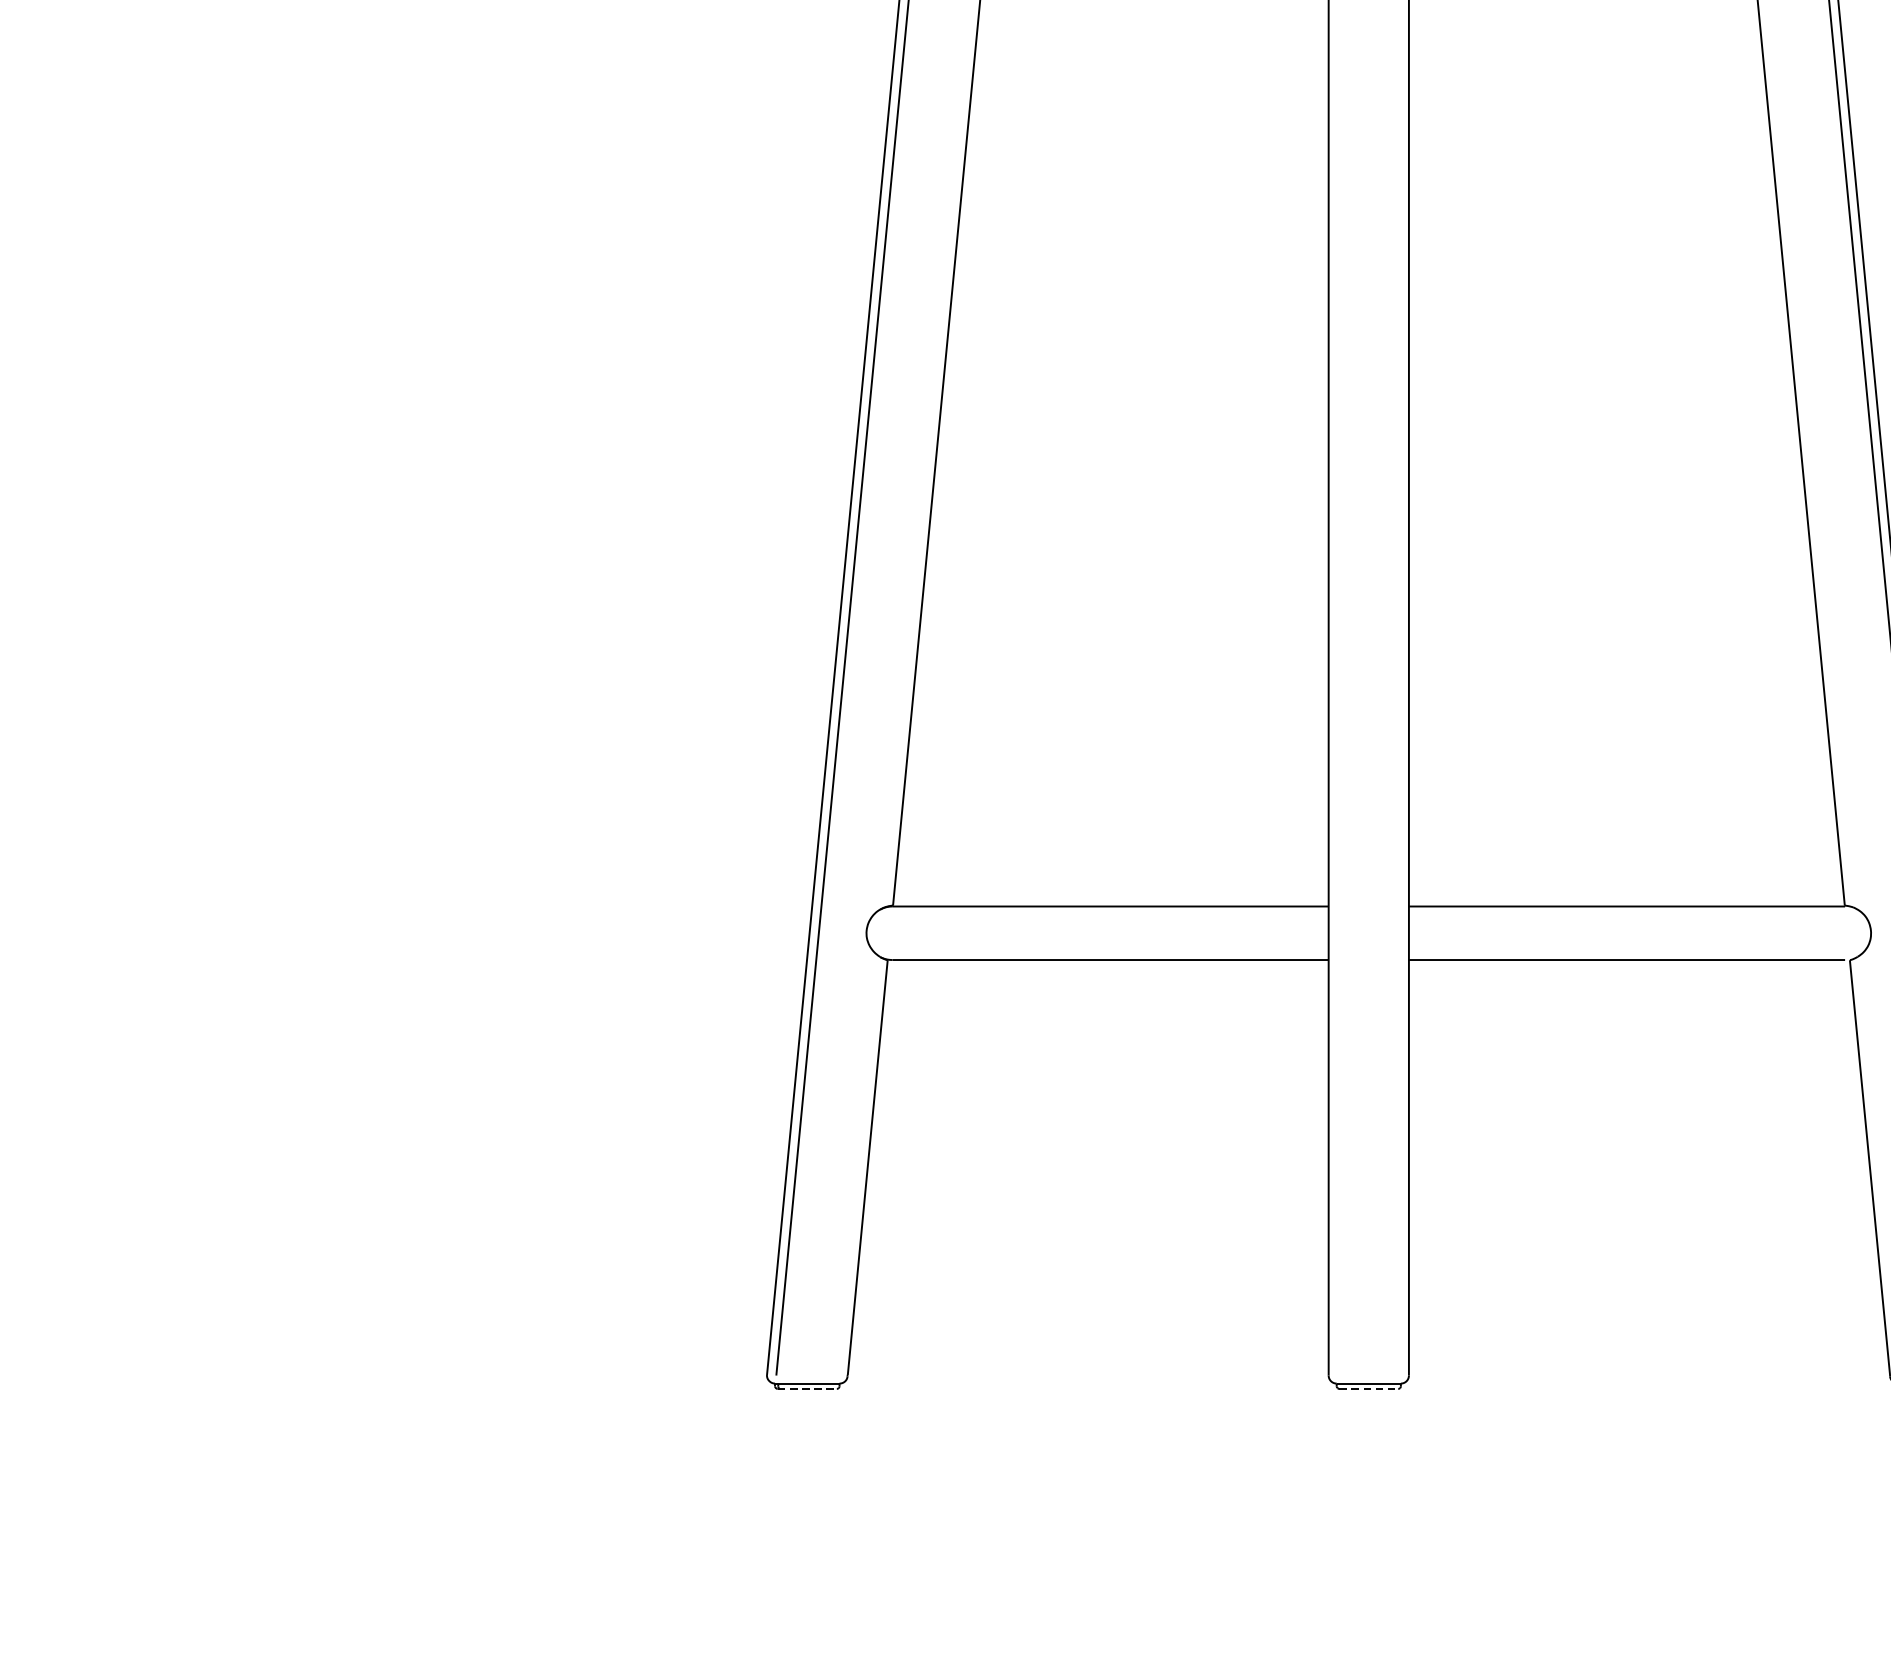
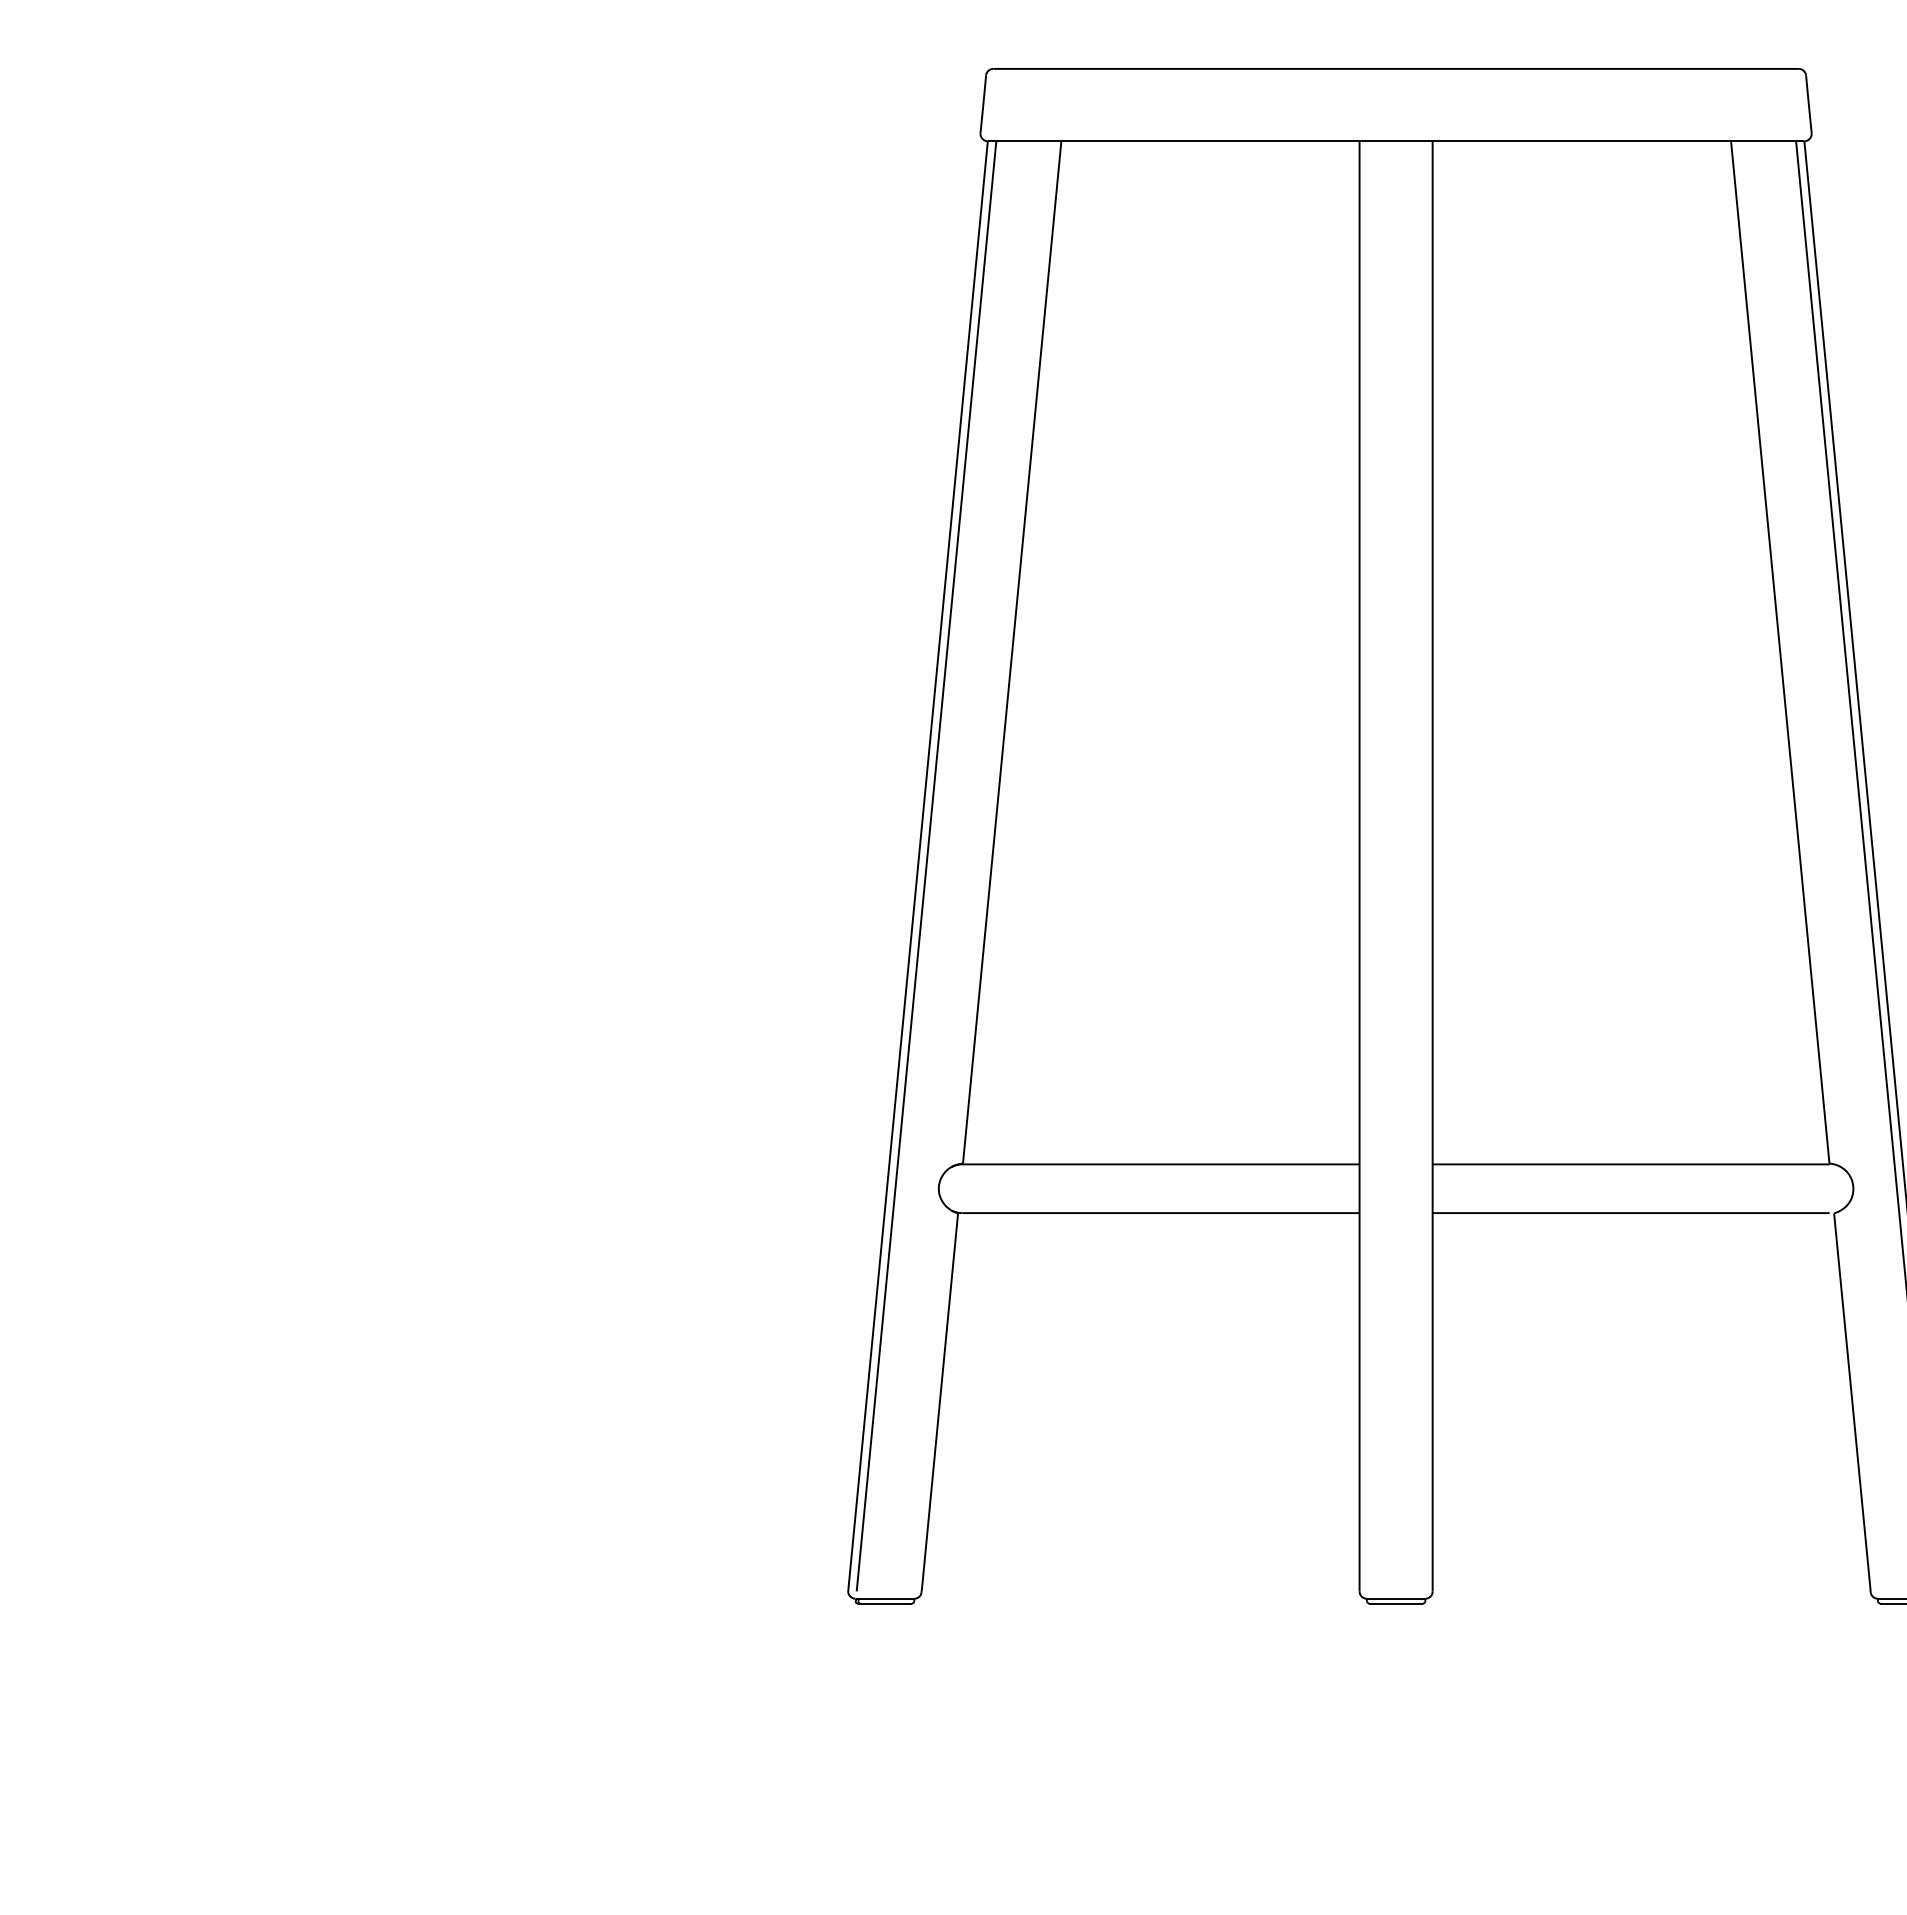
line: (806, 1388) -> (884, 1603), dashed -> solid
line: (1369, 1388) -> (1396, 1603), dashed -> solid

